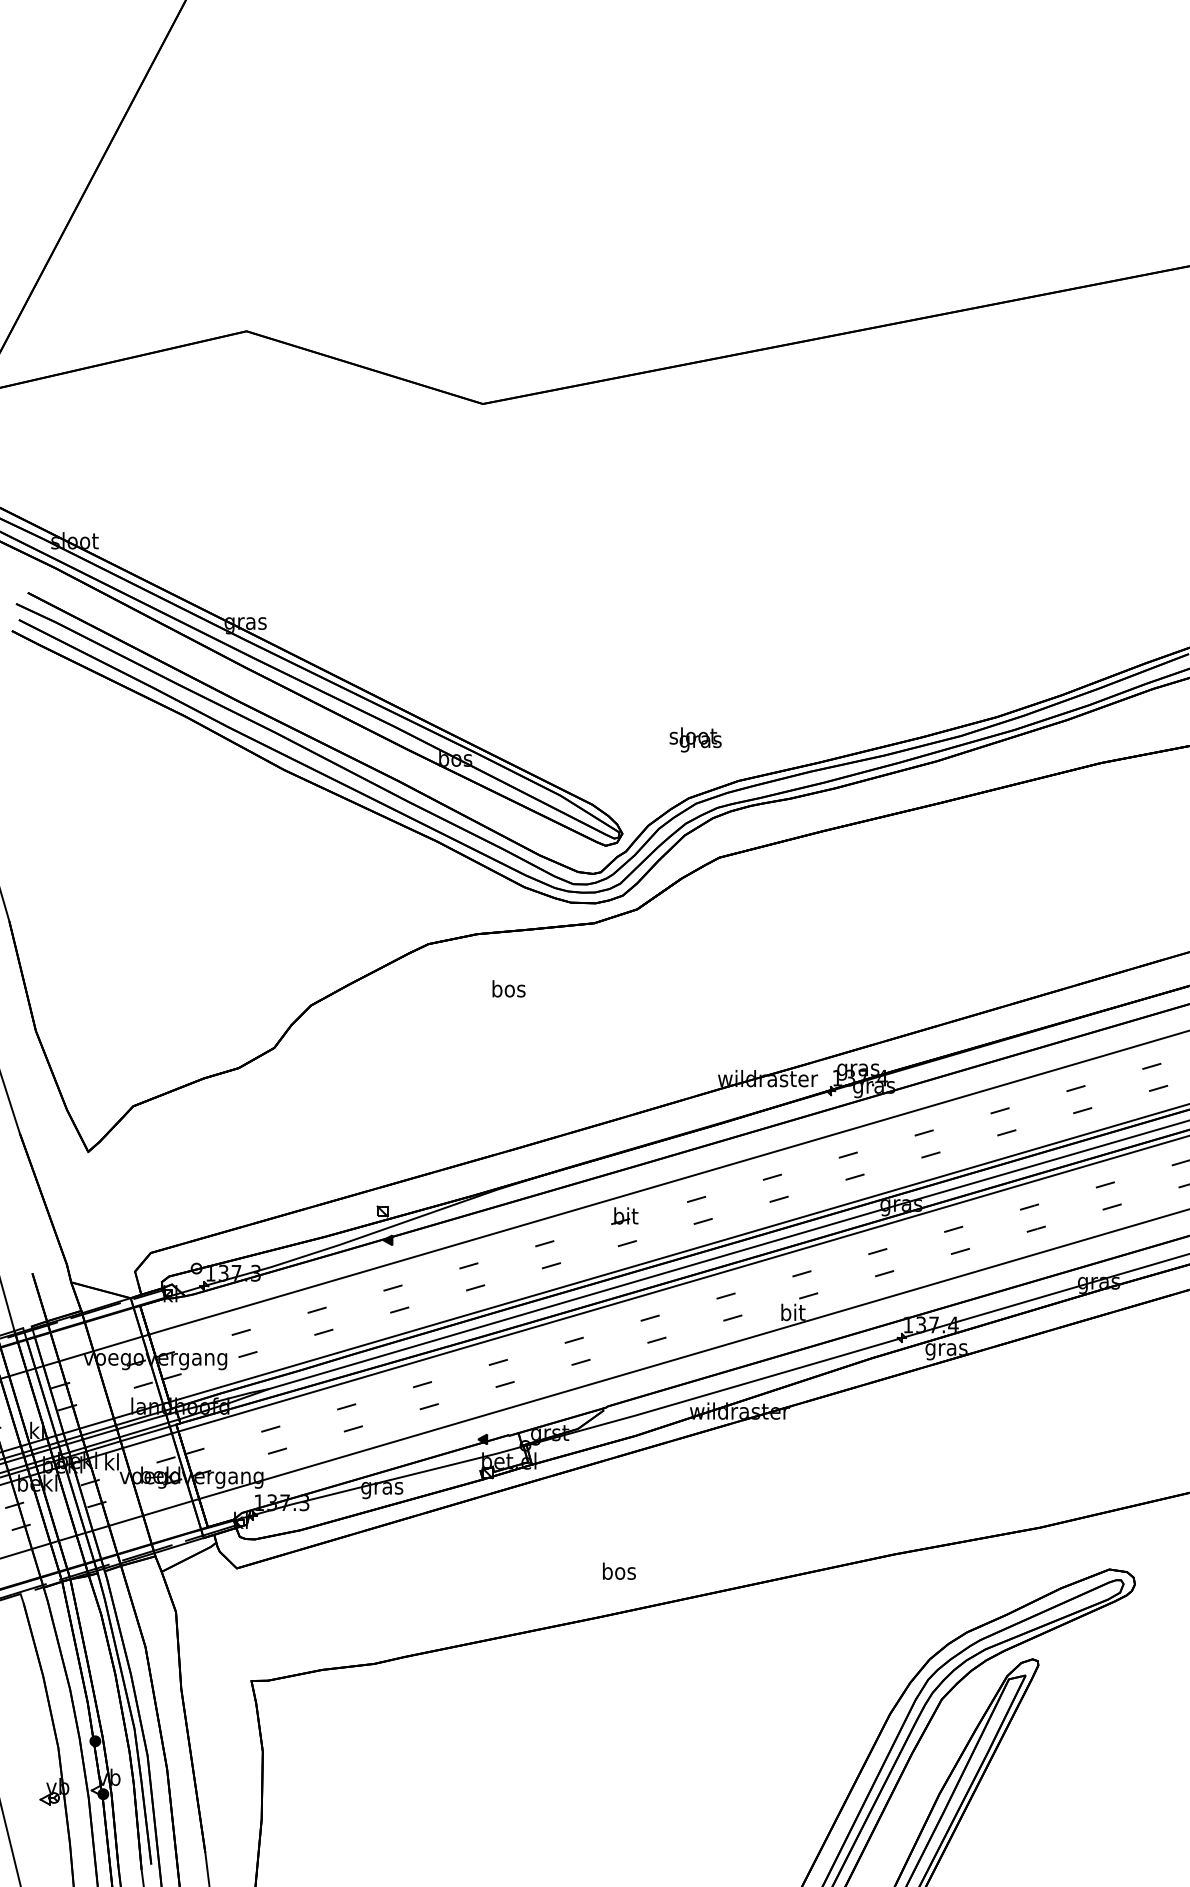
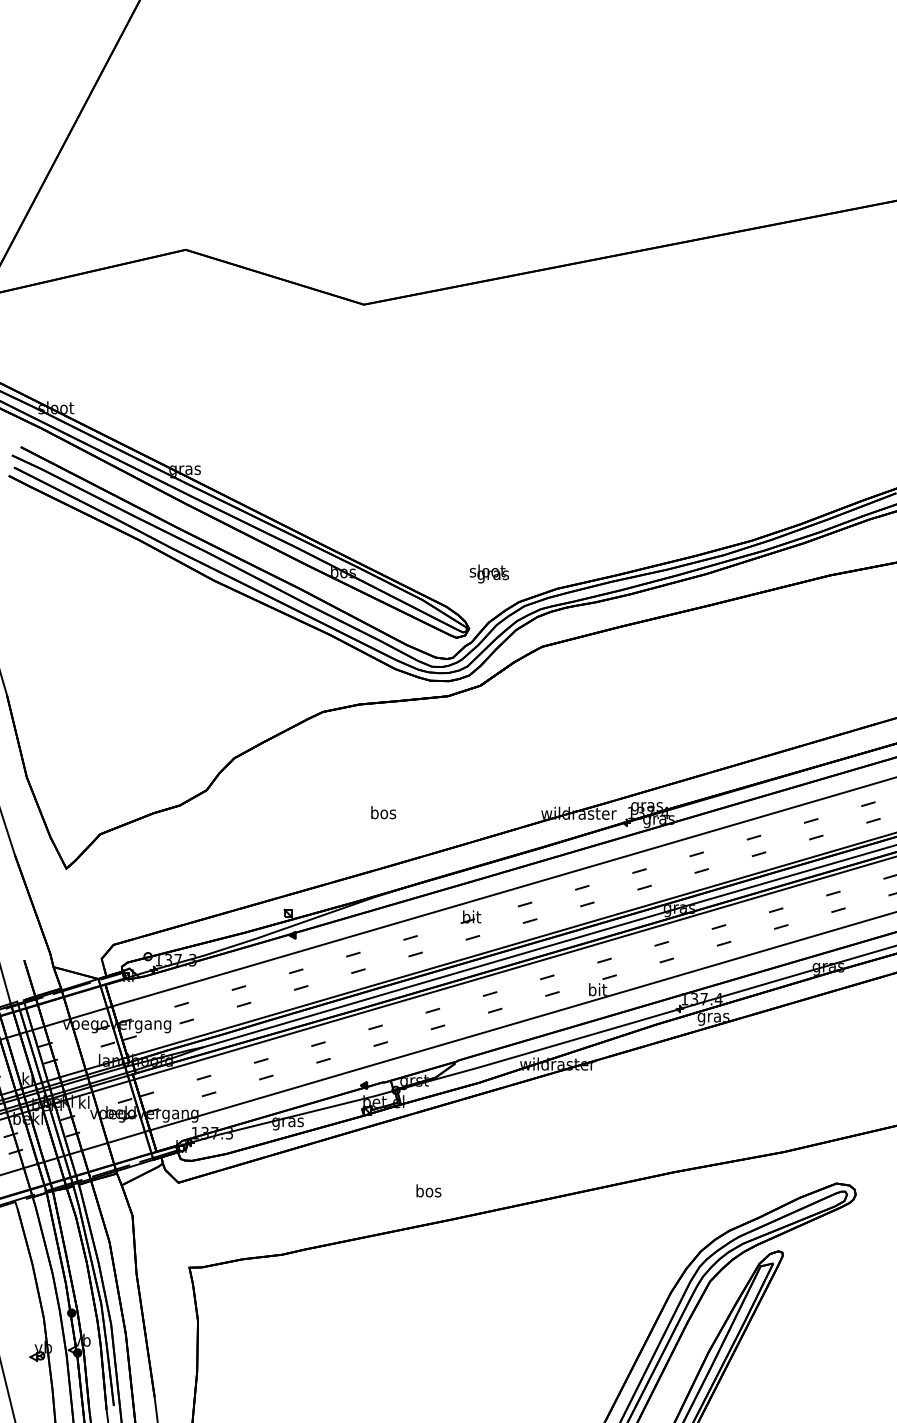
text: (694, 739) -> (488, 573), moved
text: (508, 988) -> (383, 812), moved
text: (618, 1570) -> (428, 1190), moved

